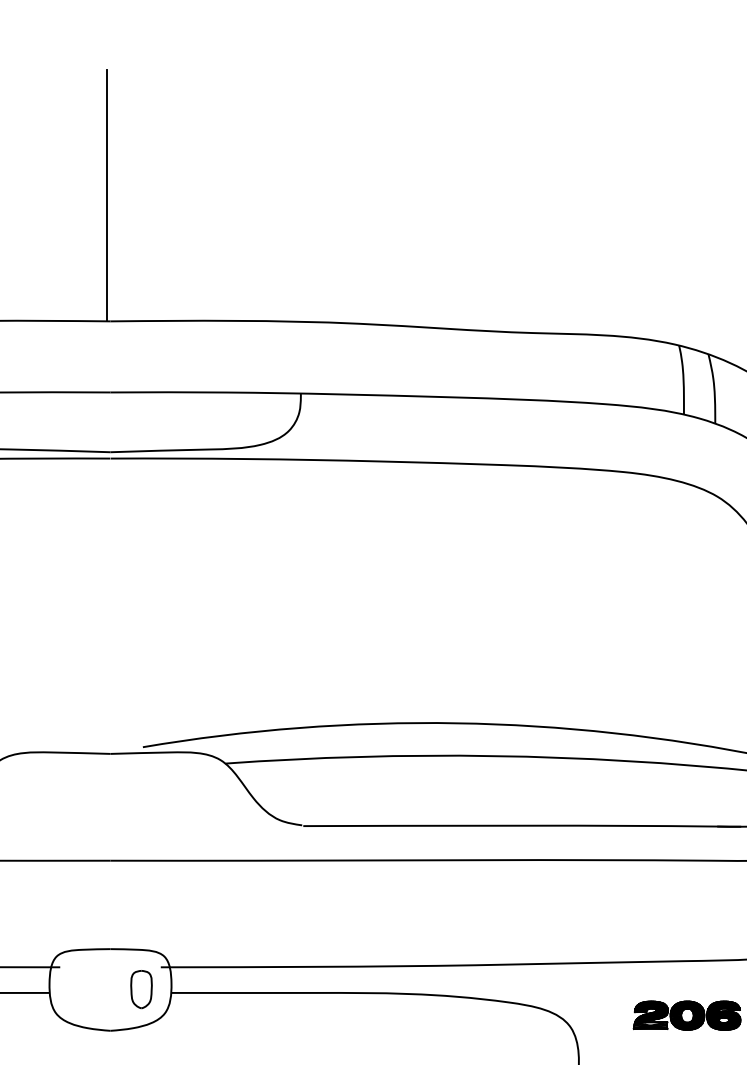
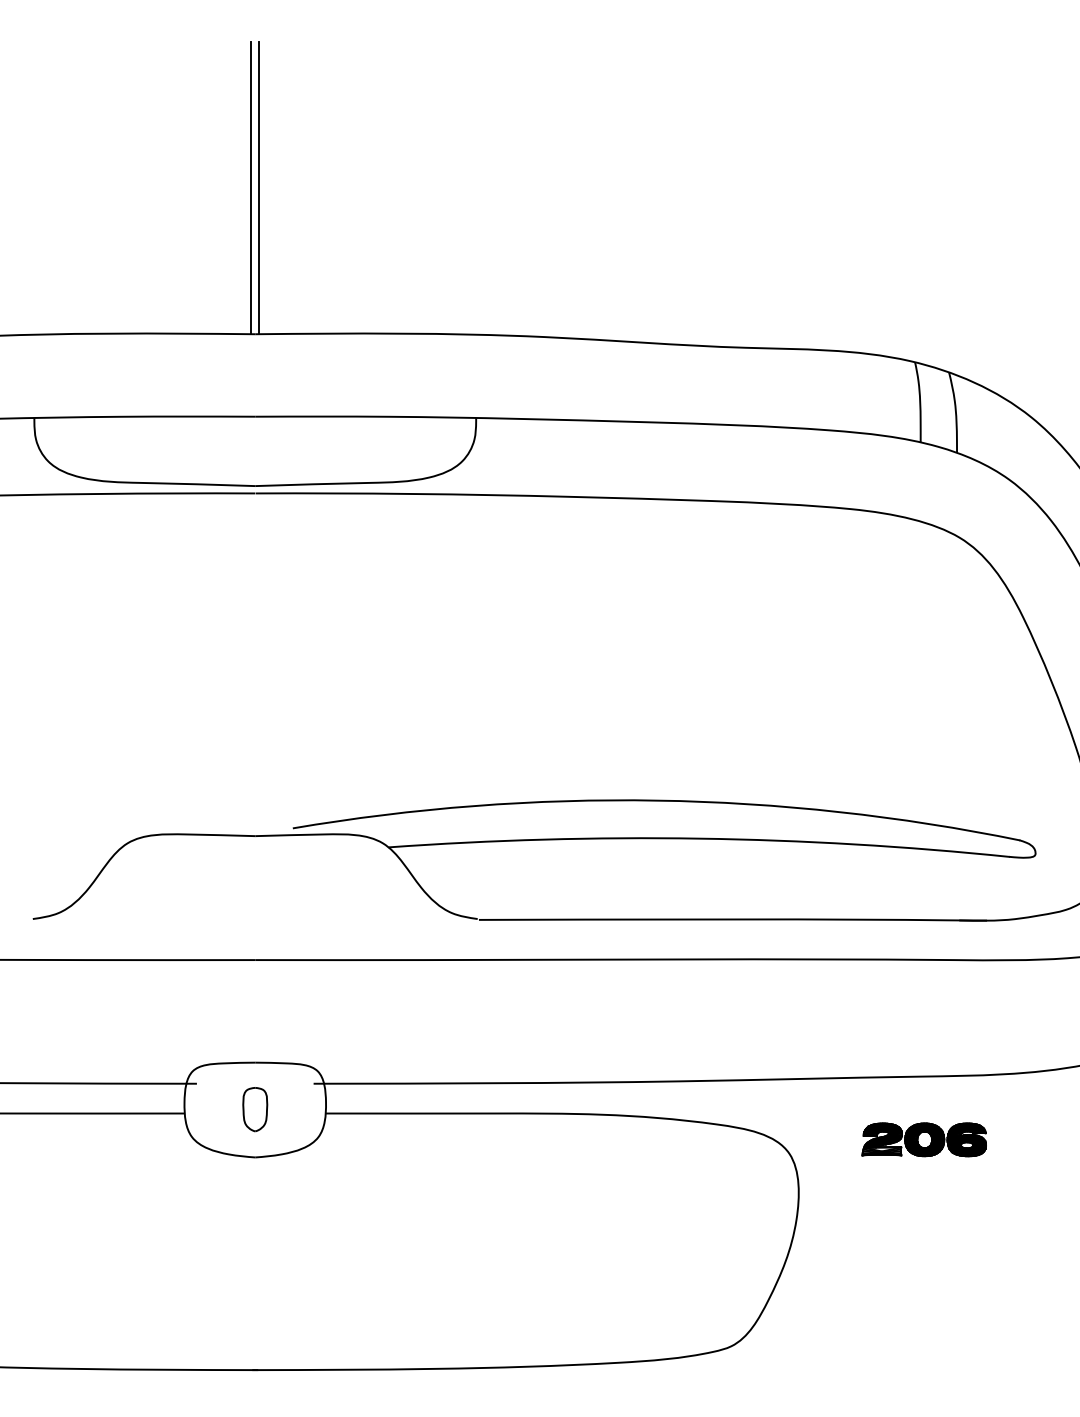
line: (114, 195) -> (259, 188), added
part: (141, 989) -> (255, 1109), moved

